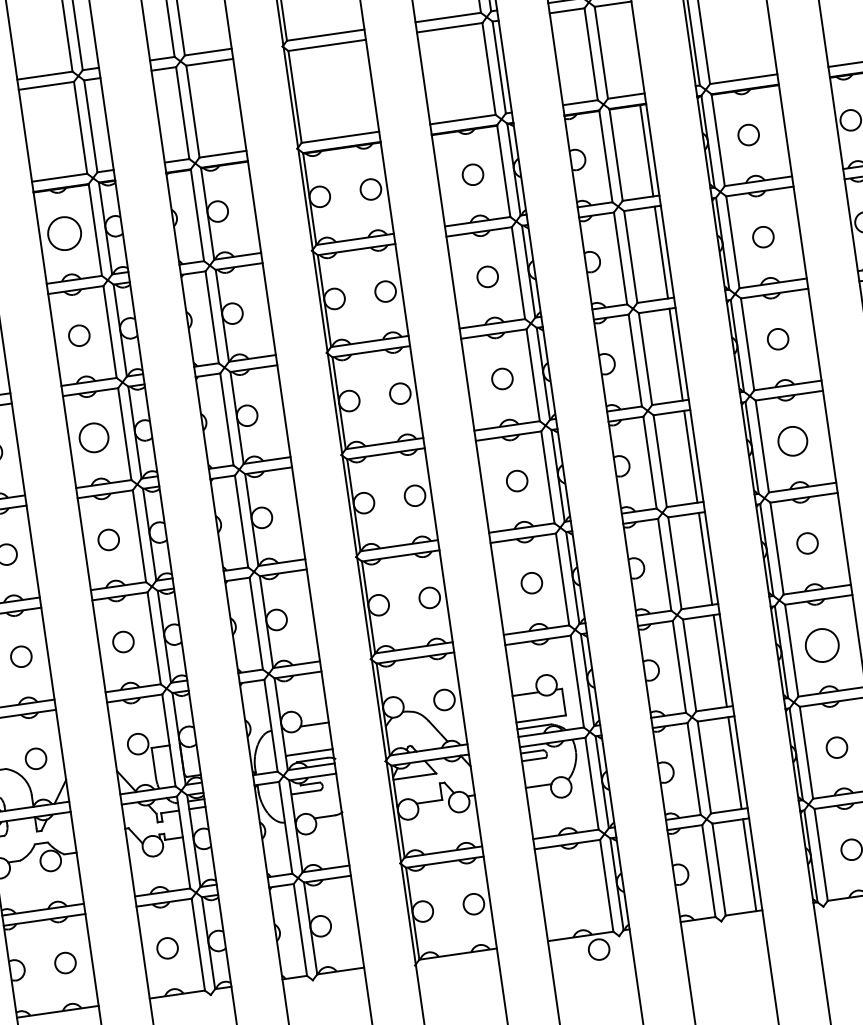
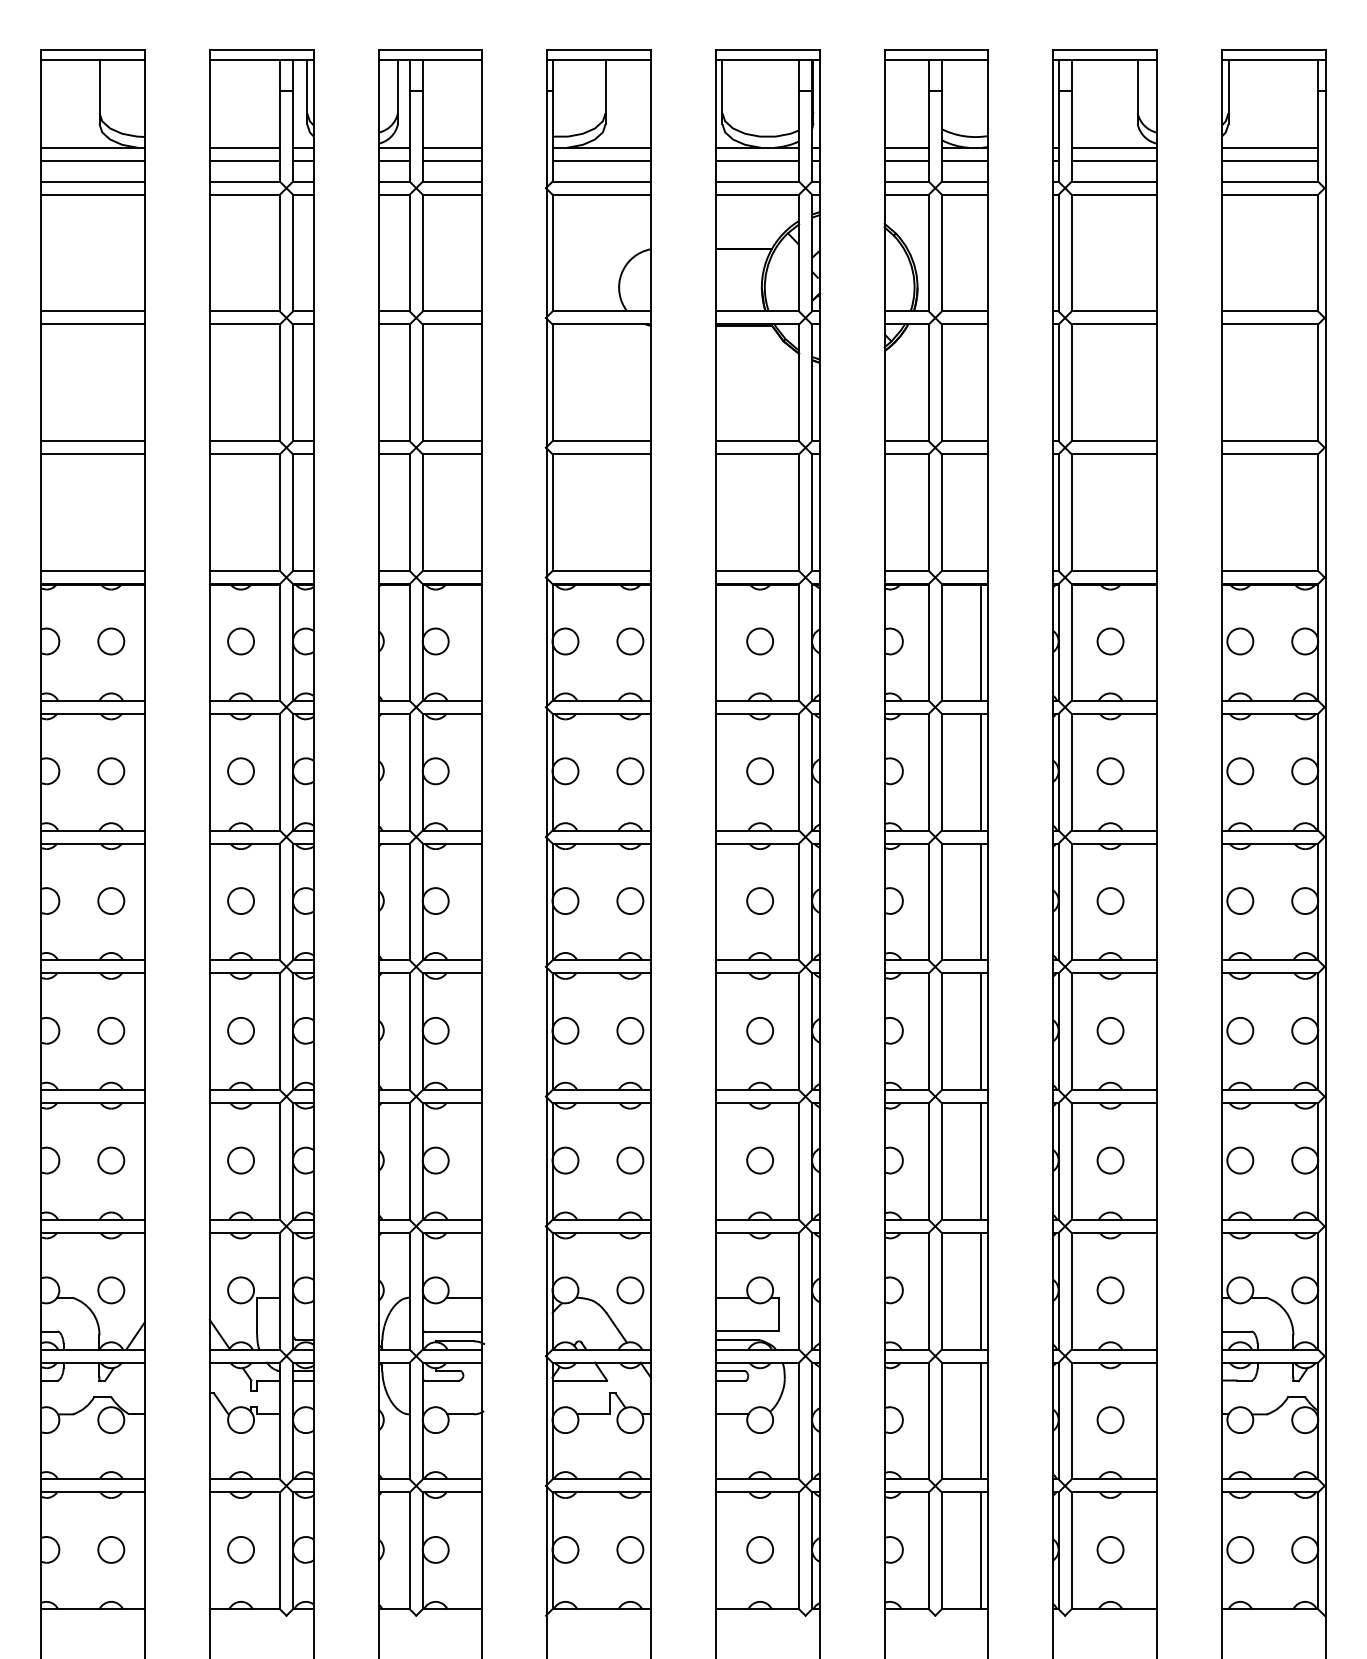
circle: (64, 233) -> (240, 641), size x0.62
circle: (93, 437) -> (240, 900), size x0.71
circle: (792, 441) -> (1110, 1030), size x0.71
circle: (822, 645) -> (1110, 1290), size x0.62
circle: (598, 949) -> (759, 1549), moved

